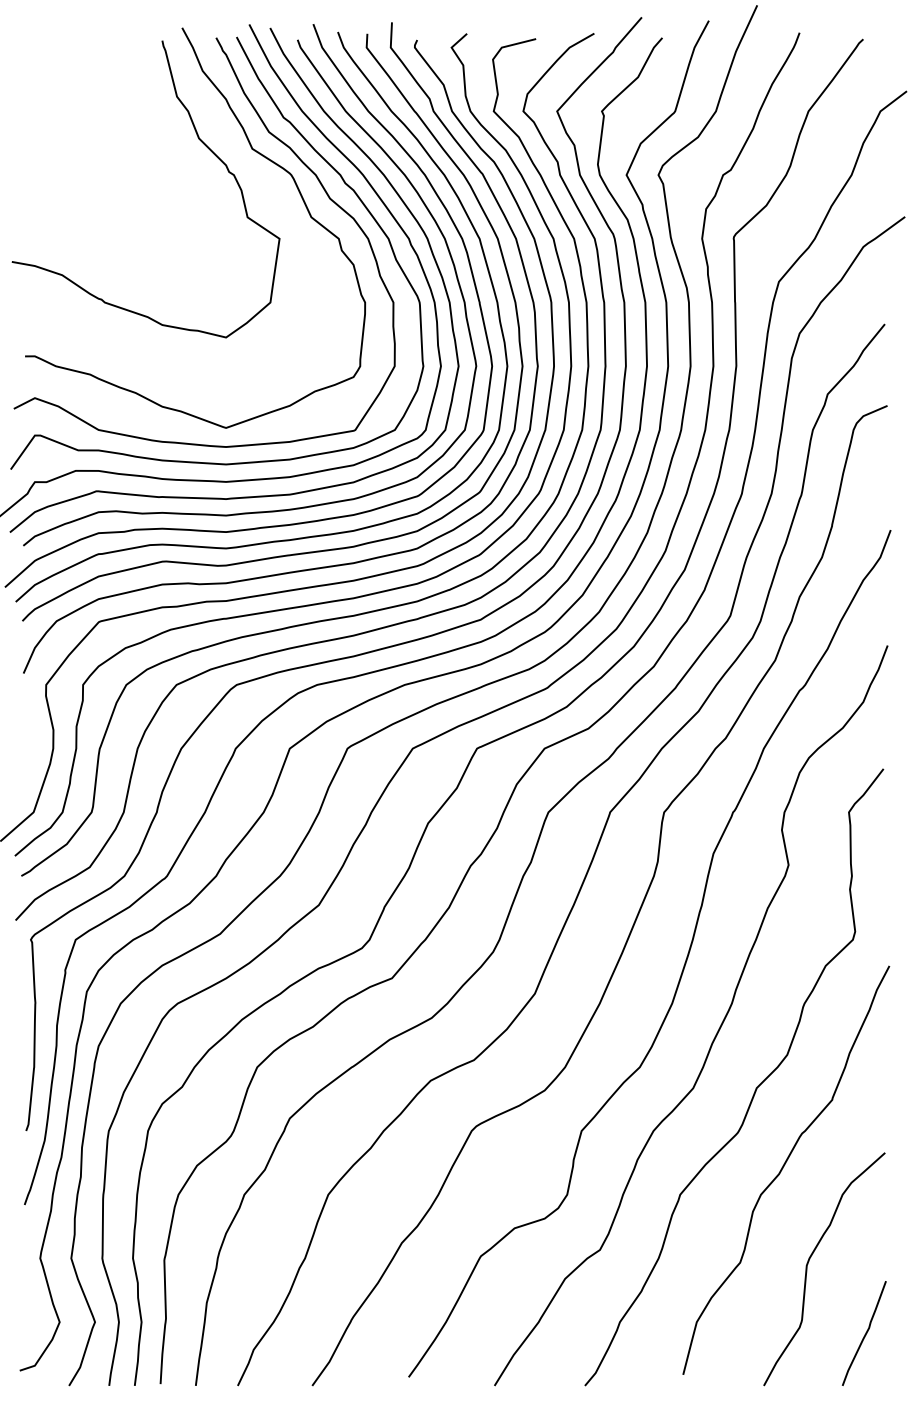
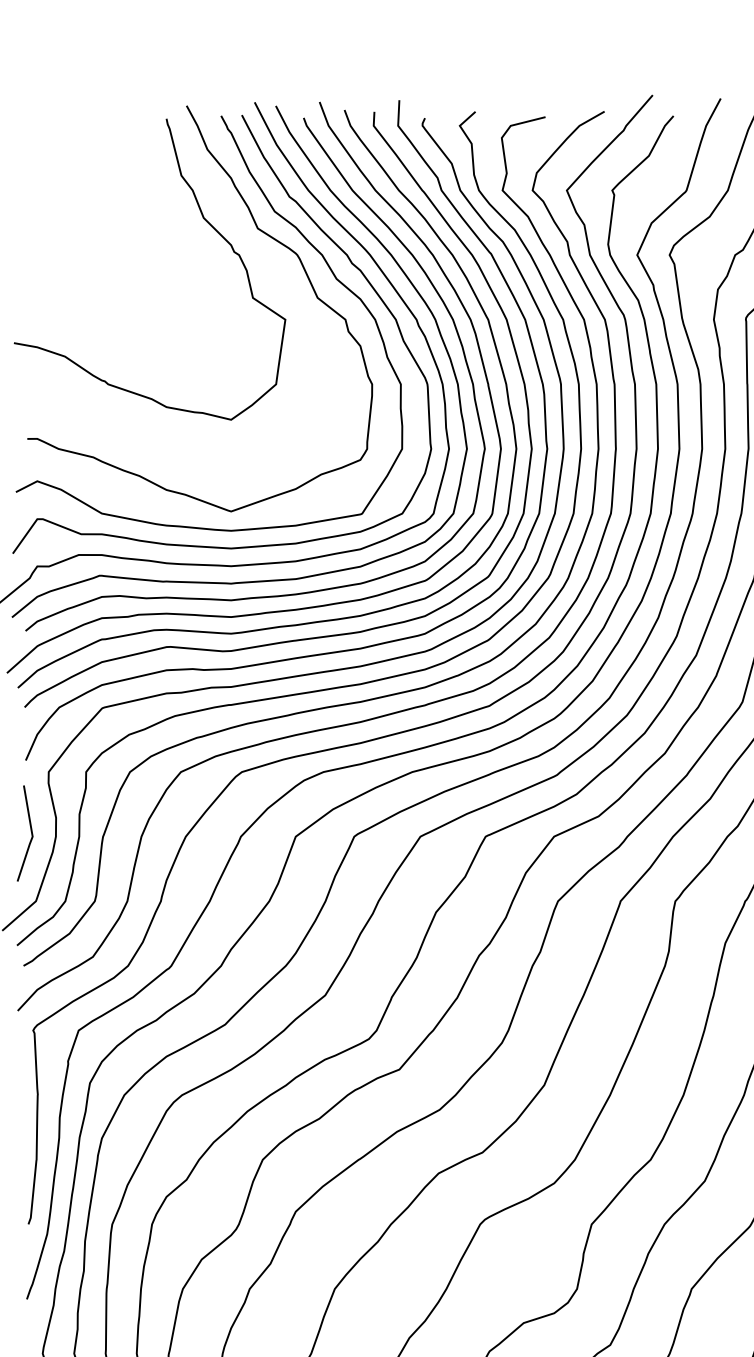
line: (28, 745) -> (30, 833), added

